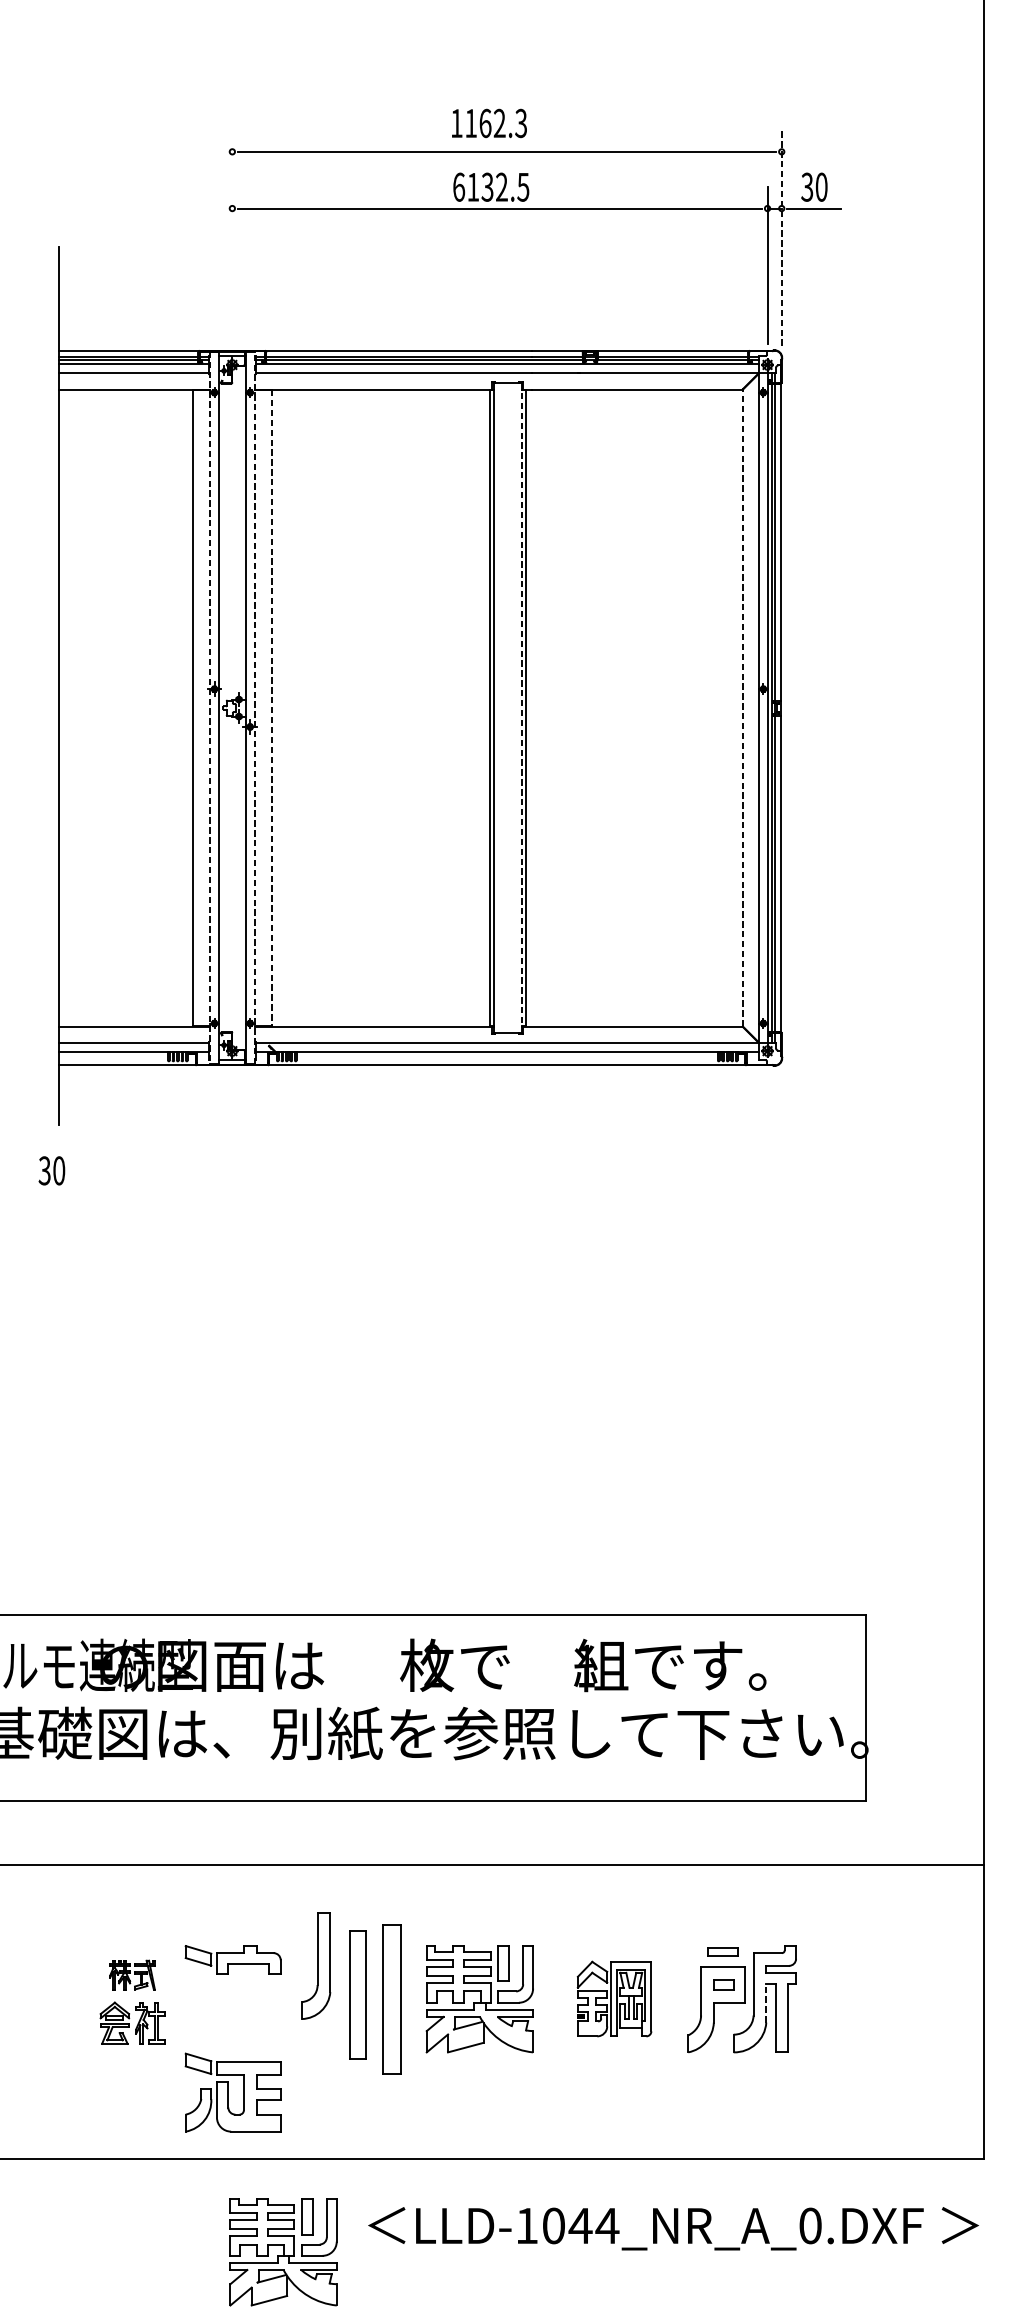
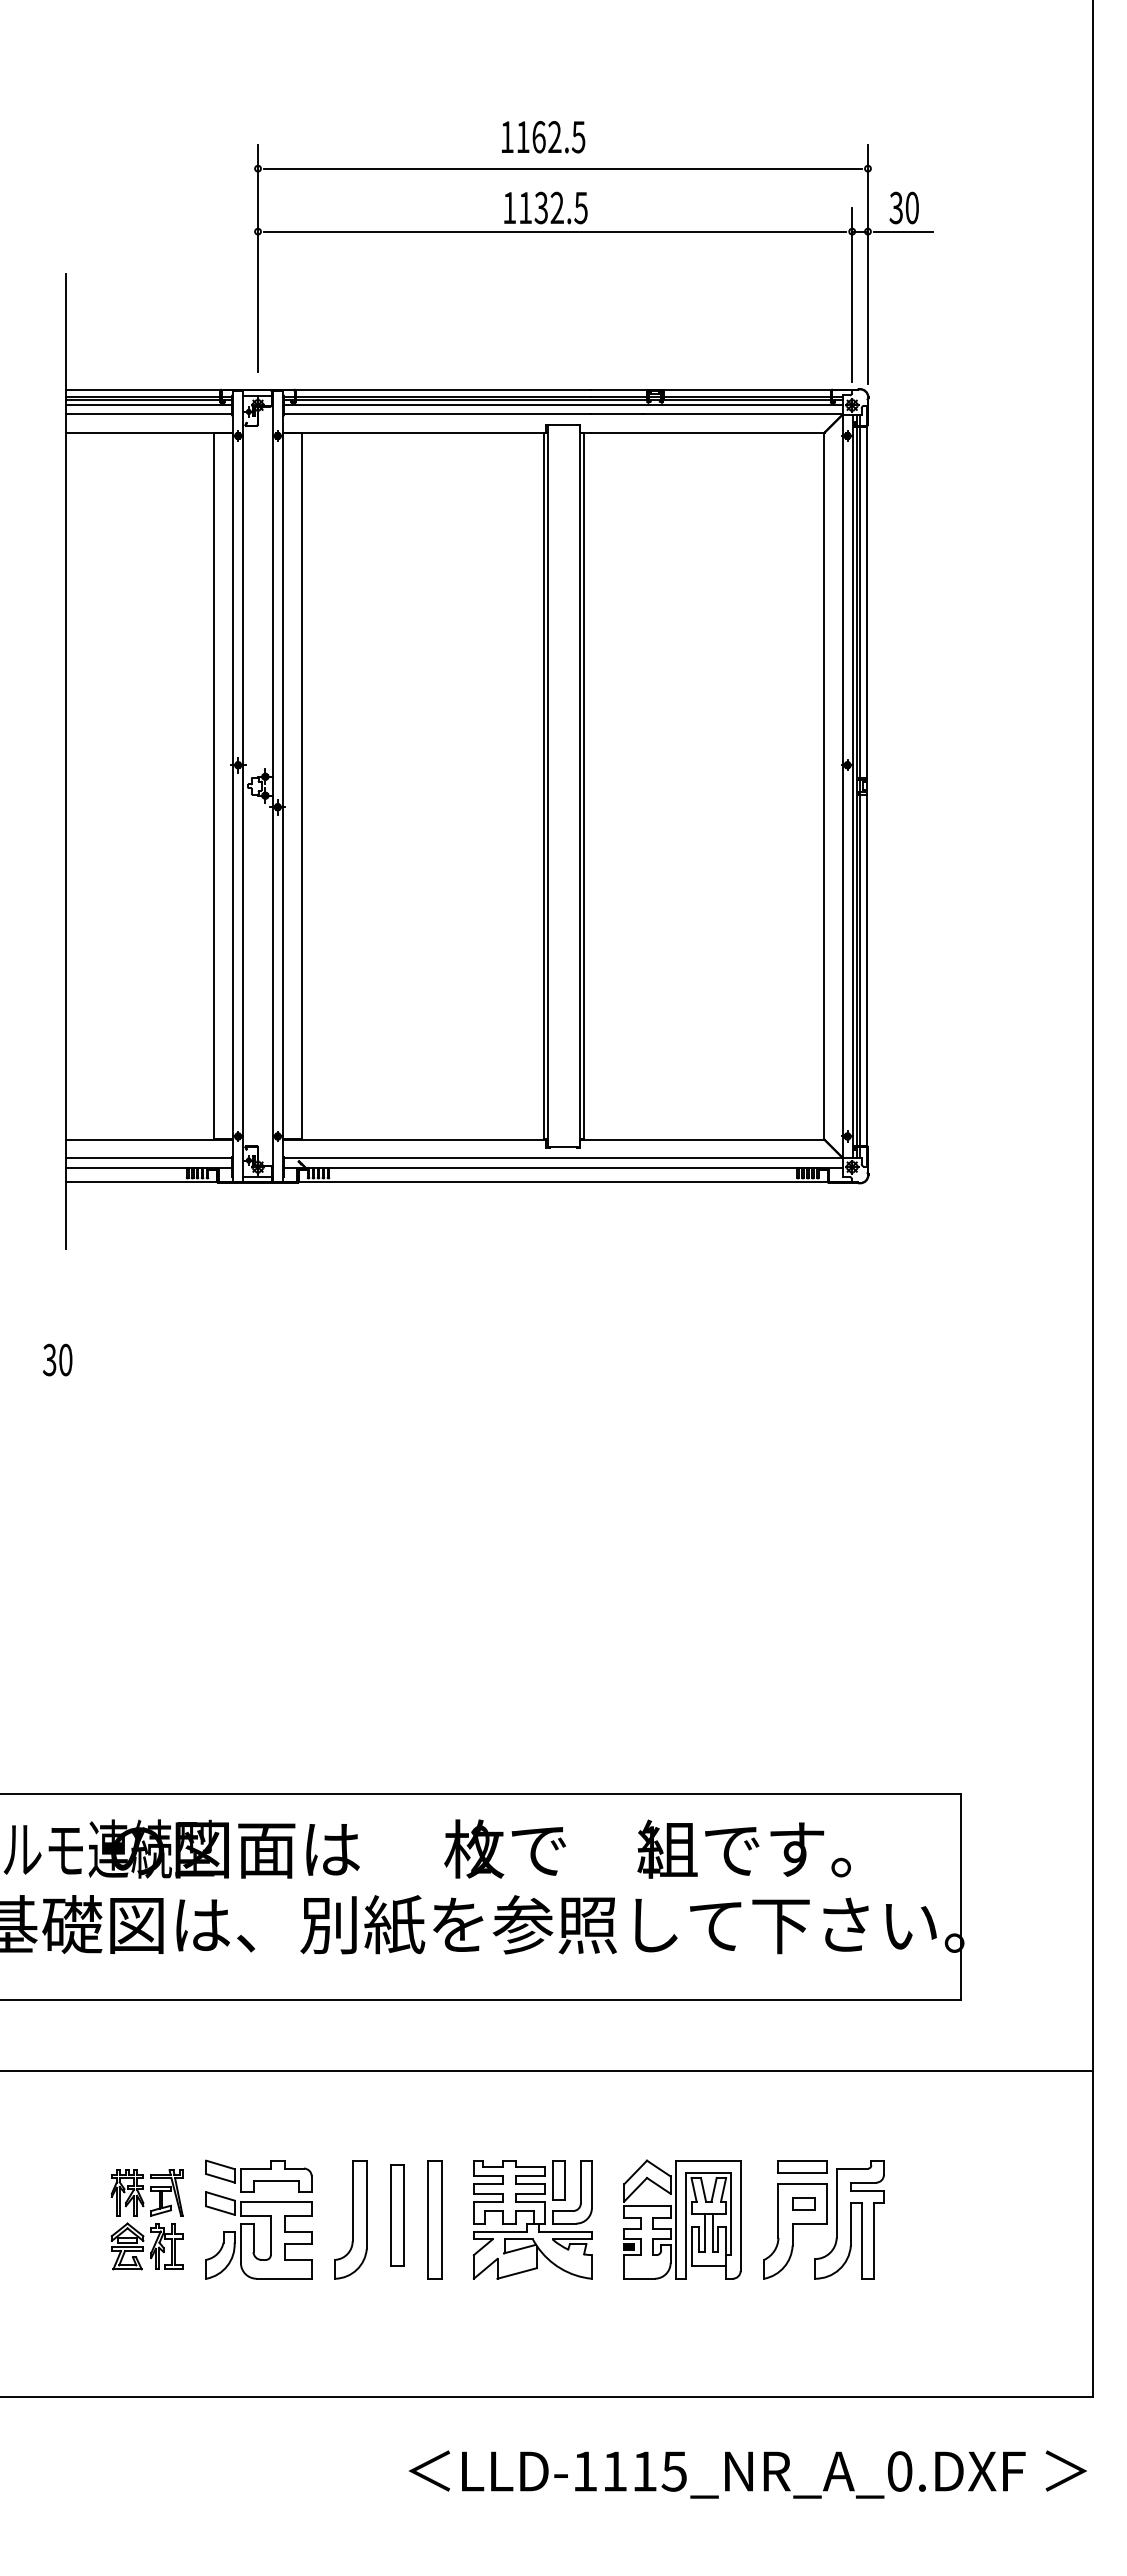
text: (521, 122) -> (578, 136), 1162.3 -> 1162.5
text: (458, 186) -> (509, 207), 6132.5 -> 1132.5
line: (232, 232) -> (258, 258), added
line: (781, 238) -> (867, 264), dashed -> solid
line: (521, 707) -> (579, 785), dashed -> solid
line: (210, 708) -> (233, 786), dashed -> solid
line: (254, 708) -> (282, 786), dashed -> solid
line: (271, 708) -> (301, 786), dashed -> solid
line: (742, 708) -> (824, 786), dashed -> solid
text: (51, 1170) -> (57, 1359), moved
part: (722, 1951) -> (802, 2166), size x1.43
part: (315, 1965) -> (350, 2219), moved
part: (131, 1974) -> (146, 2192), size x1.43
part: (357, 1995) -> (397, 2215), size x0.71
part: (391, 1999) -> (434, 2219), size x0.71
part: (614, 1999) -> (682, 2219), size x1.43
line: (766, 2002) -> (850, 2223), dashed -> solid
part: (232, 2092) -> (258, 2235), moved
text: (581, 2225) -> (645, 2471), LLD-1044_NR_A_0.DXF -> LLD-1115_NR_A_0.DXF
part: (283, 2252) -> (314, 2500), removed

